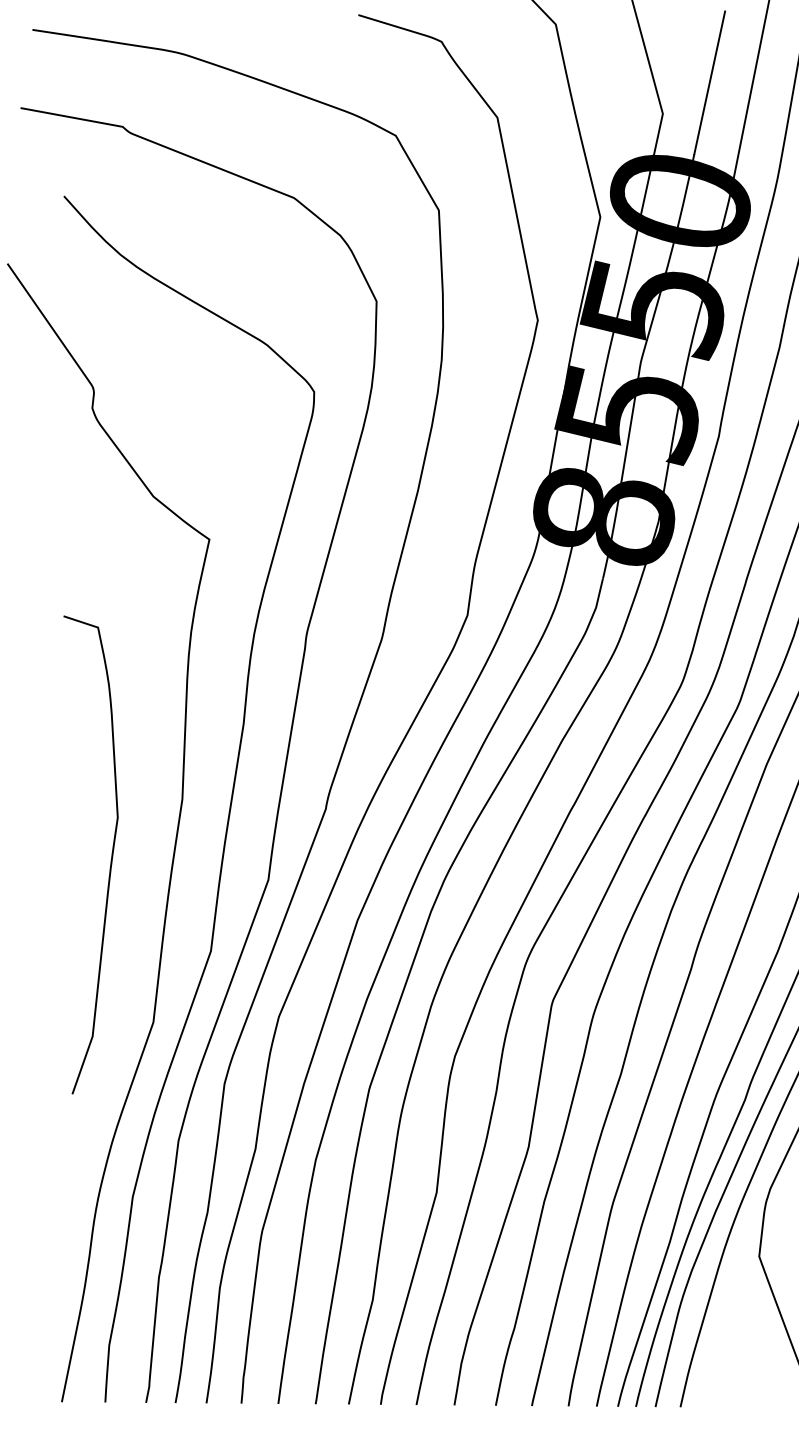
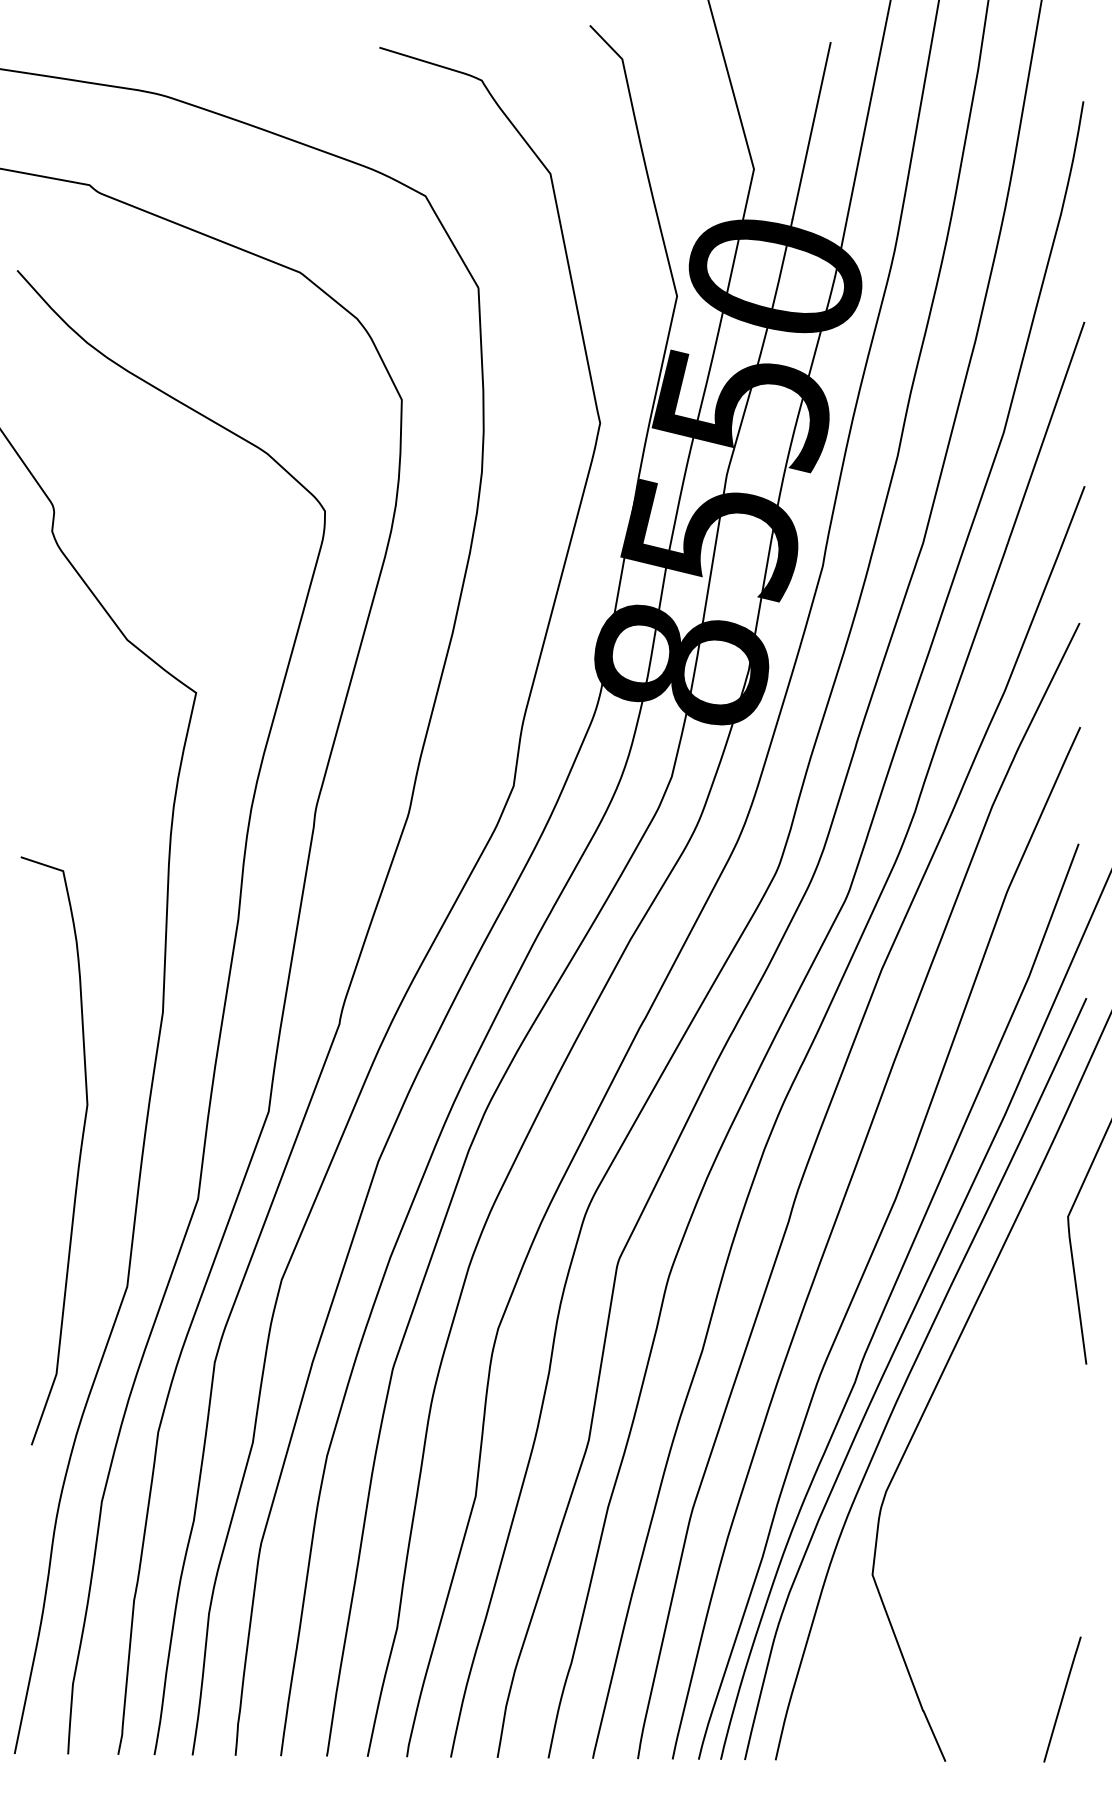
curve: (111, 855) -> (79, 1151), moved

